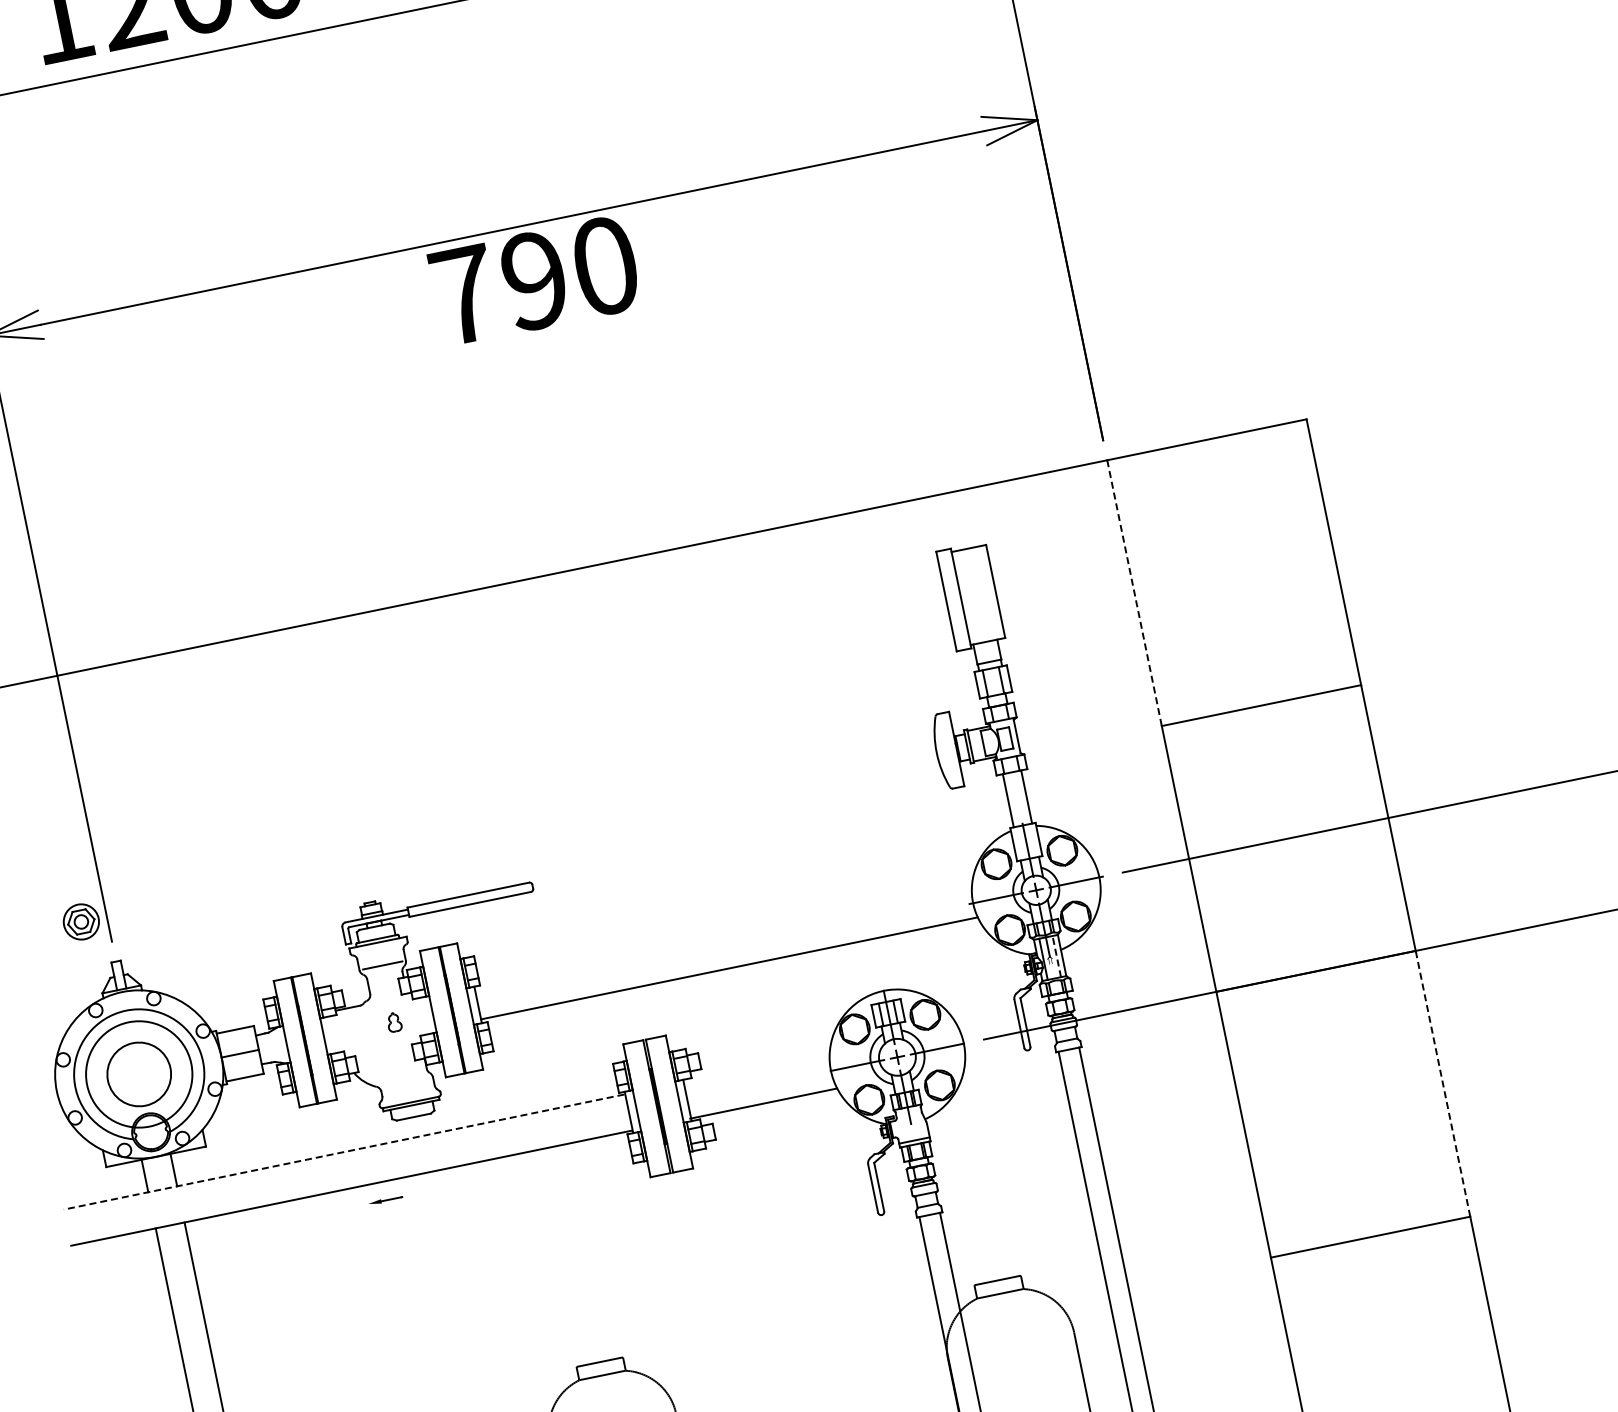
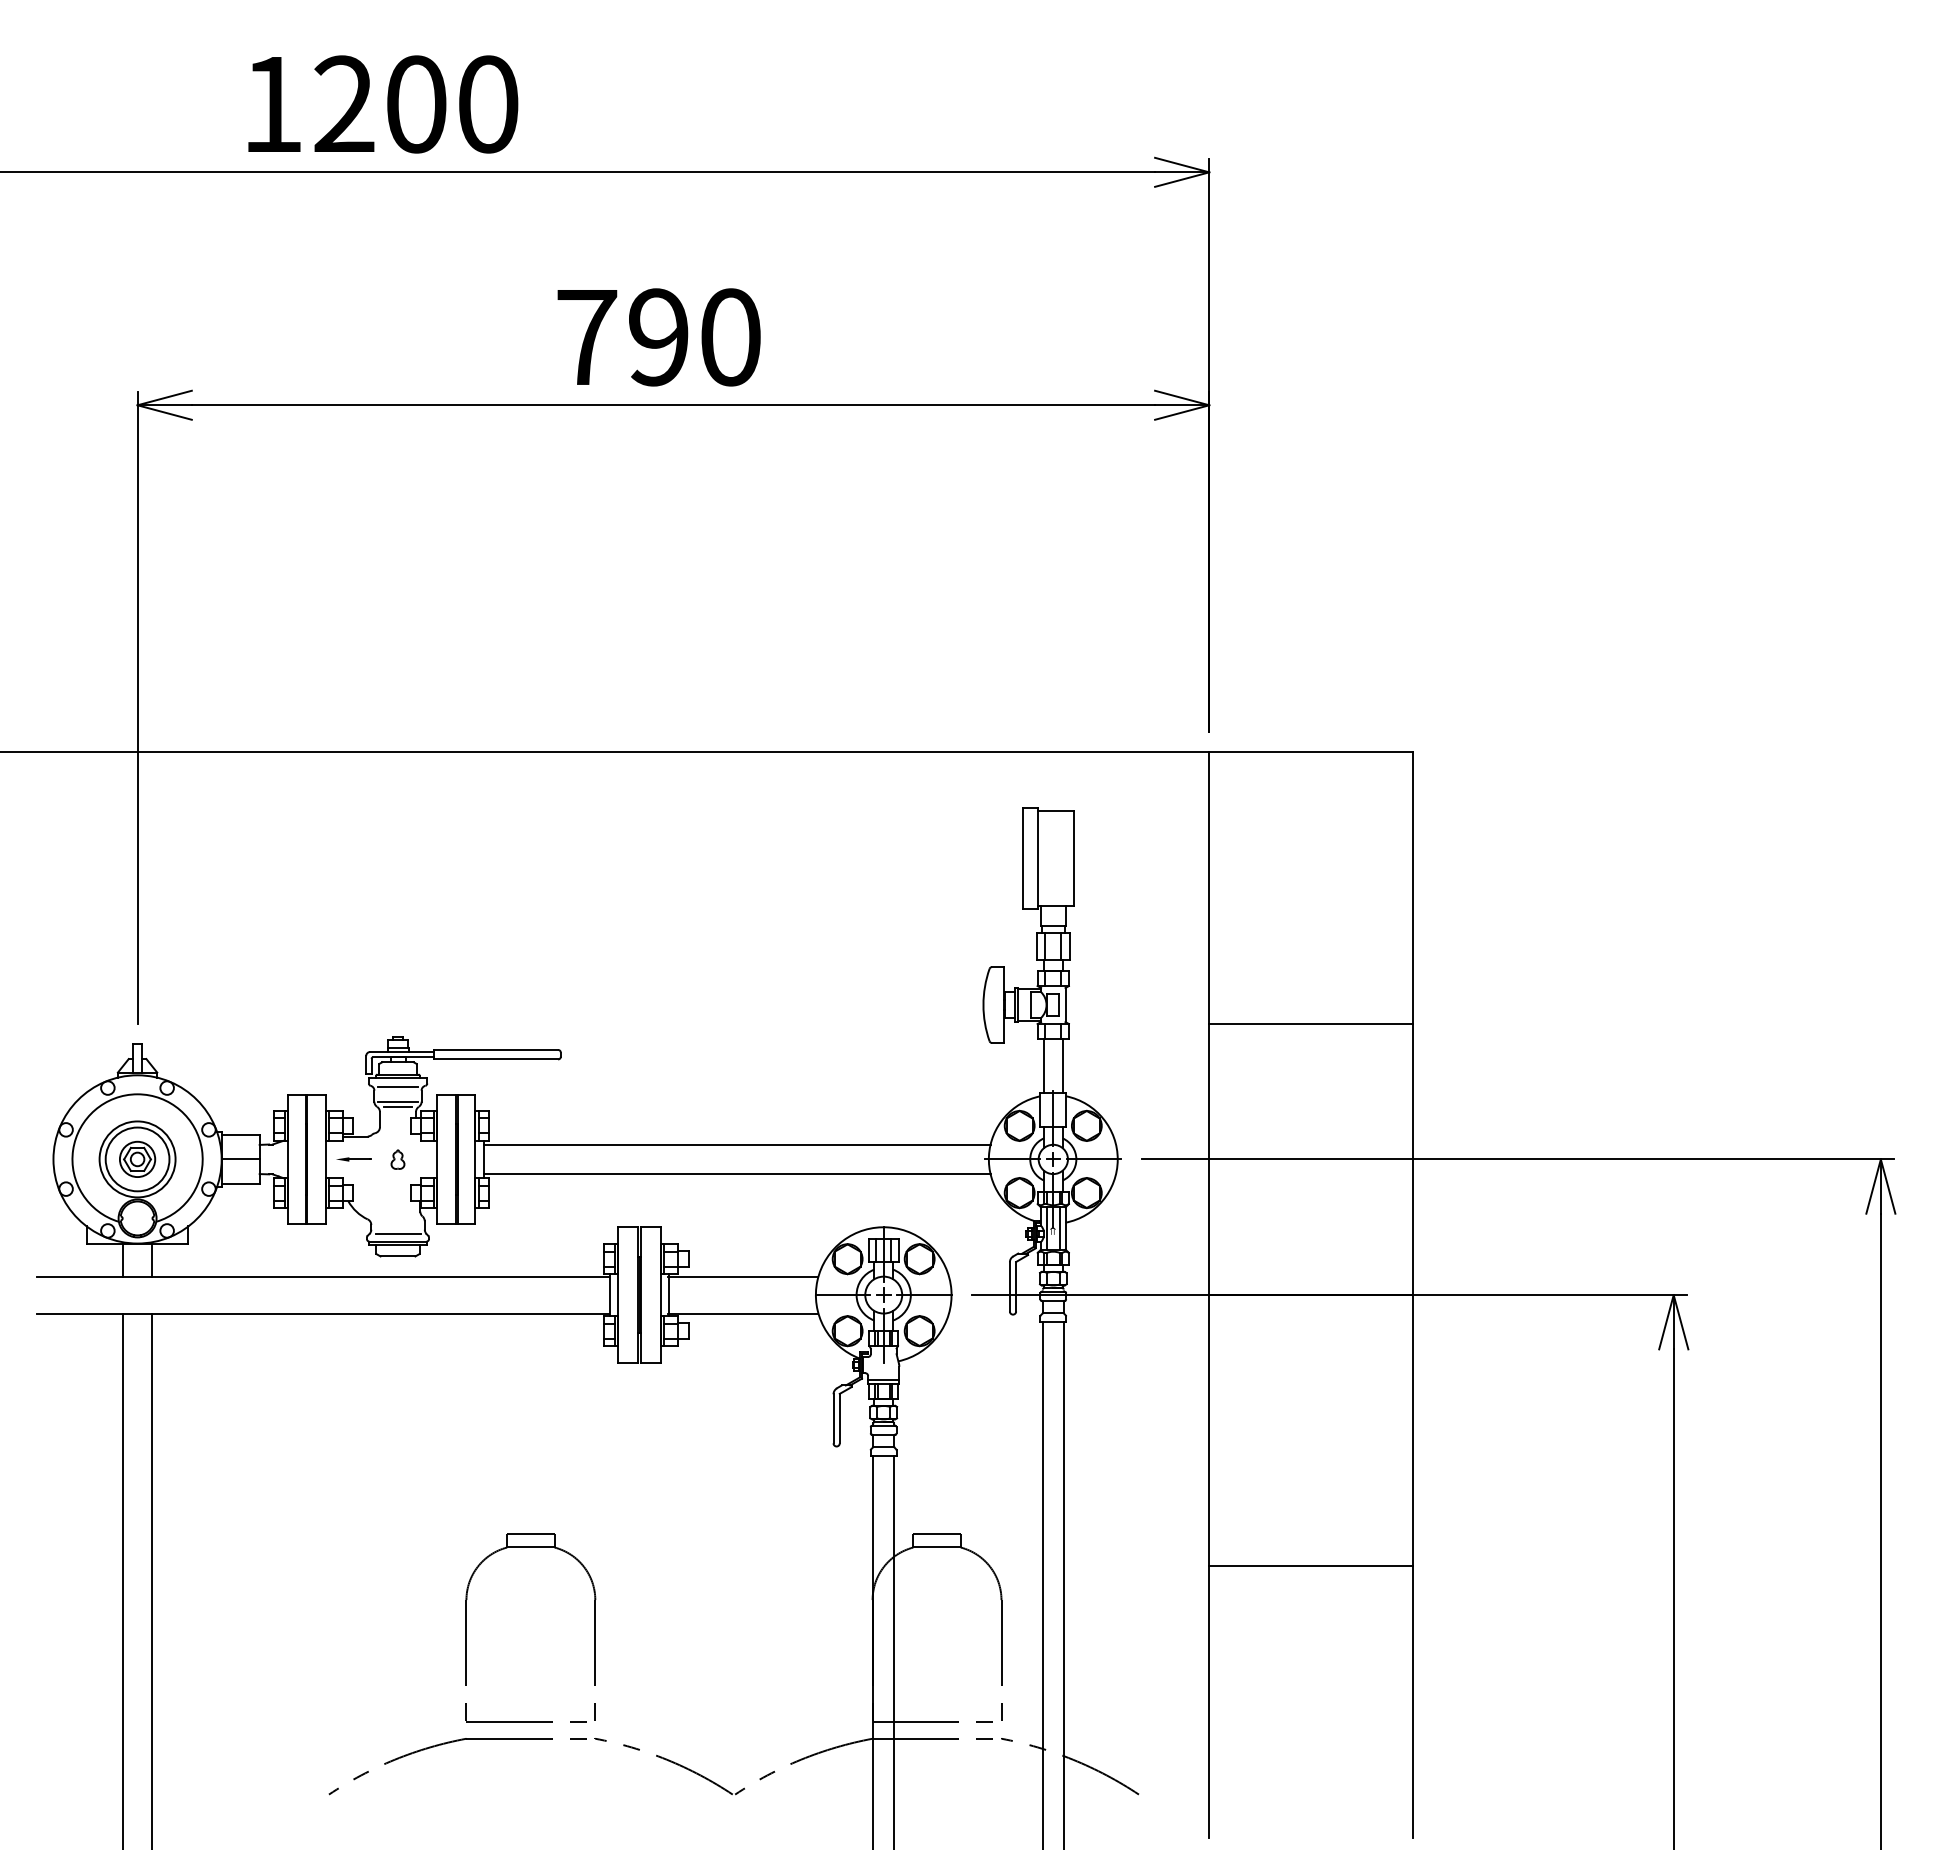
text: (534, 280) -> (658, 337), moved
line: (1134, 593) -> (1209, 888), dashed -> solid
part: (81, 921) -> (137, 1158), moved
line: (722, 939) -> (736, 1144), added
line: (379, 951) -> (397, 1087), added
line: (1057, 956) -> (1060, 1228), dashed -> solid
line: (383, 970) -> (397, 1106), added
line: (756, 1067) -> (743, 1276), added
circle: (139, 1074) -> (137, 1159), size x0.71
line: (1442, 1083) -> (1412, 1430), dashed -> solid
line: (408, 1095) -> (397, 1234), added
line: (343, 1151) -> (322, 1276), dashed -> solid
part: (385, 1200) -> (353, 1159), moved

